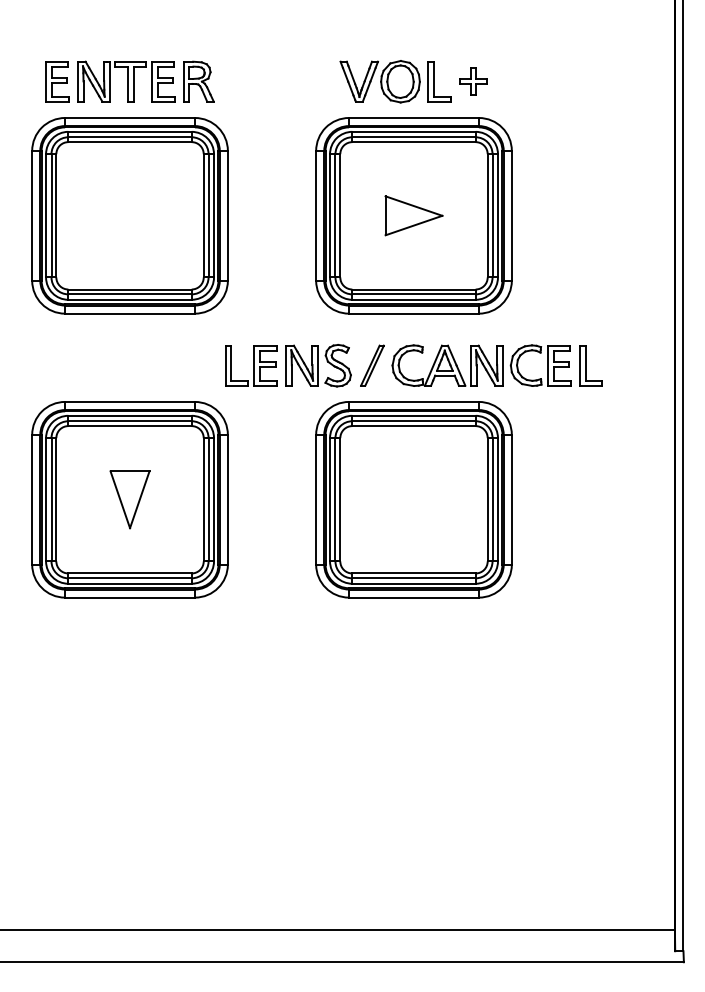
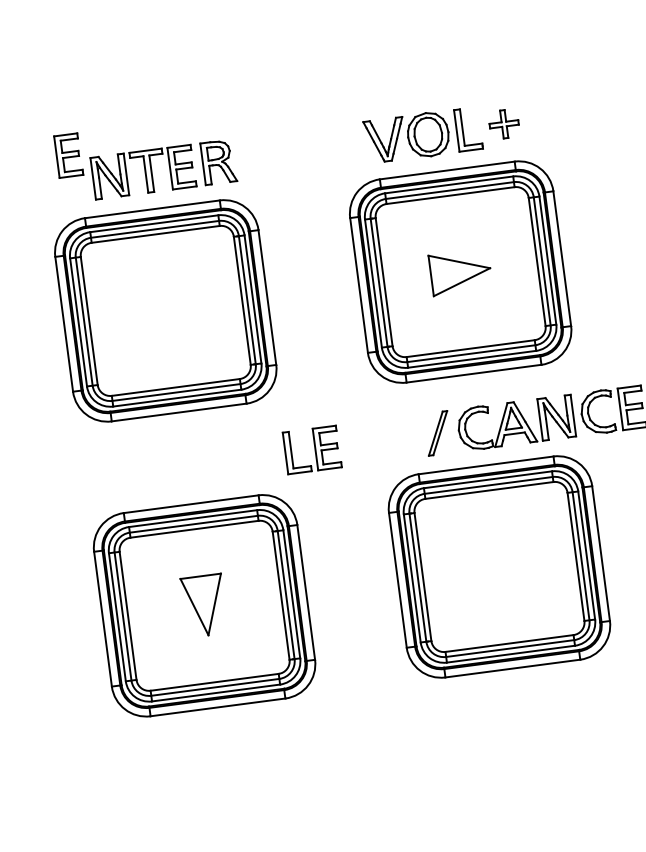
part: (57, 81) -> (68, 155), moved
part: (318, 365) -> (381, 440), removed

